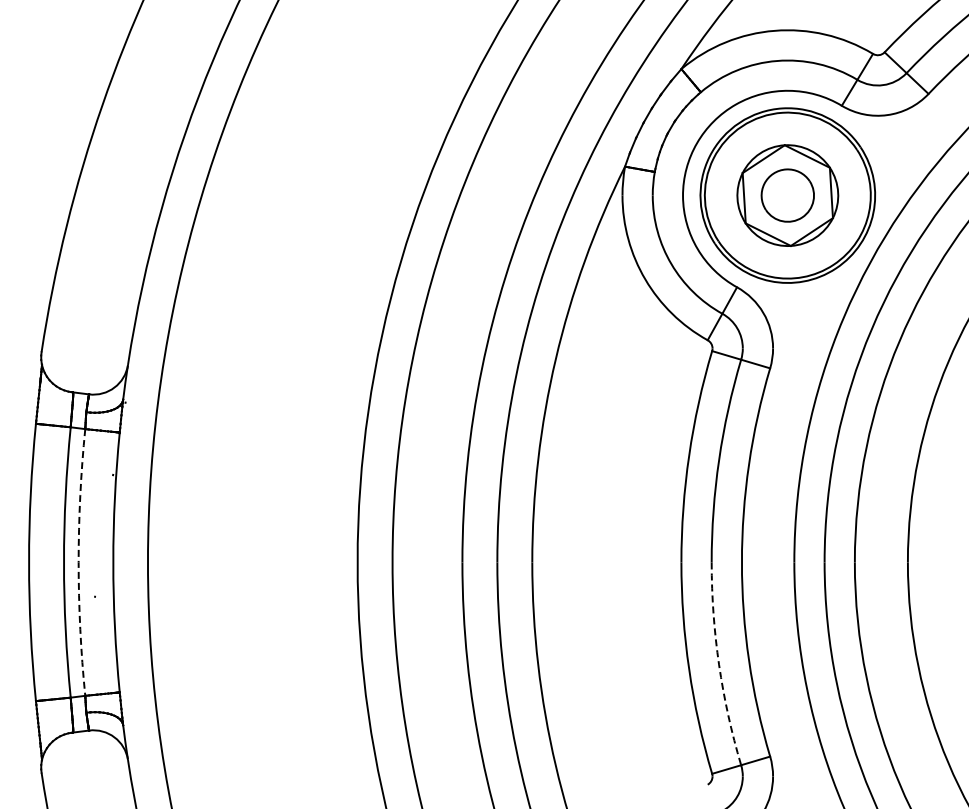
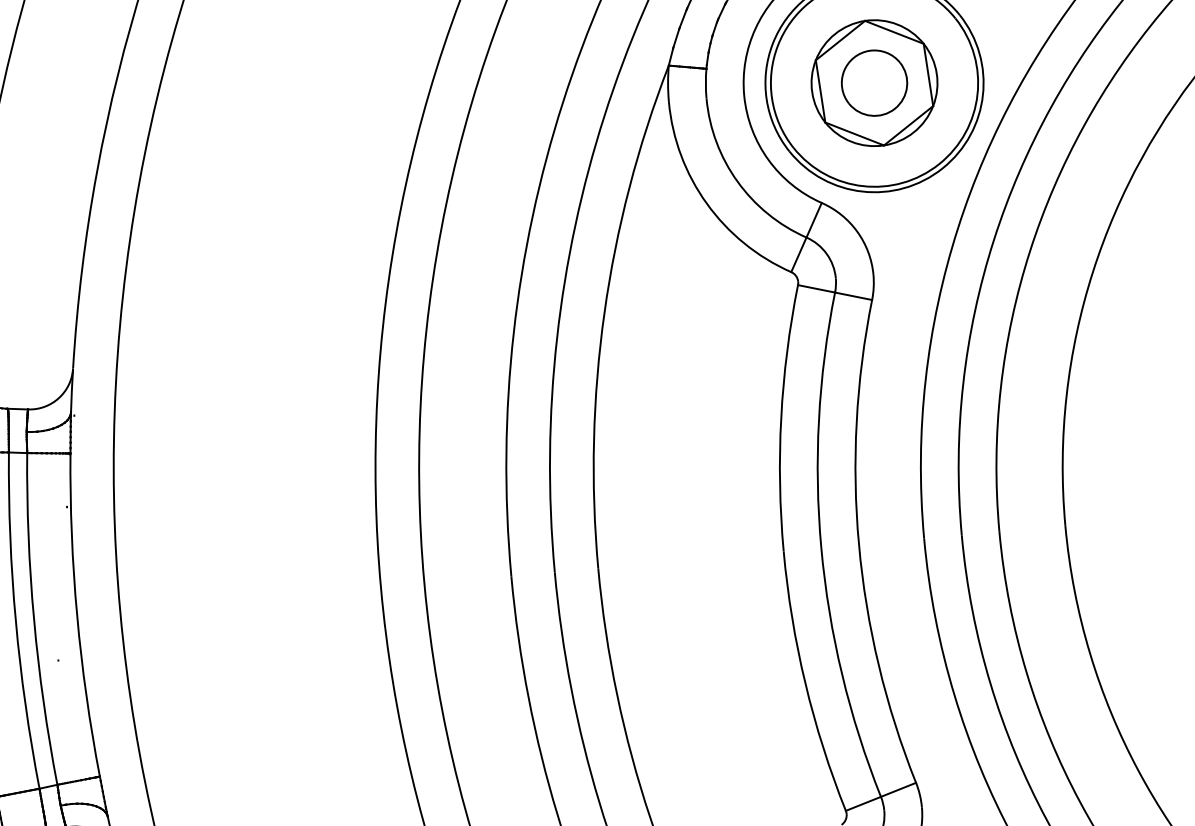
arc: (78, 562) -> (33, 619), dashed -> solid
arc: (719, 664) -> (842, 674), dashed -> solid

